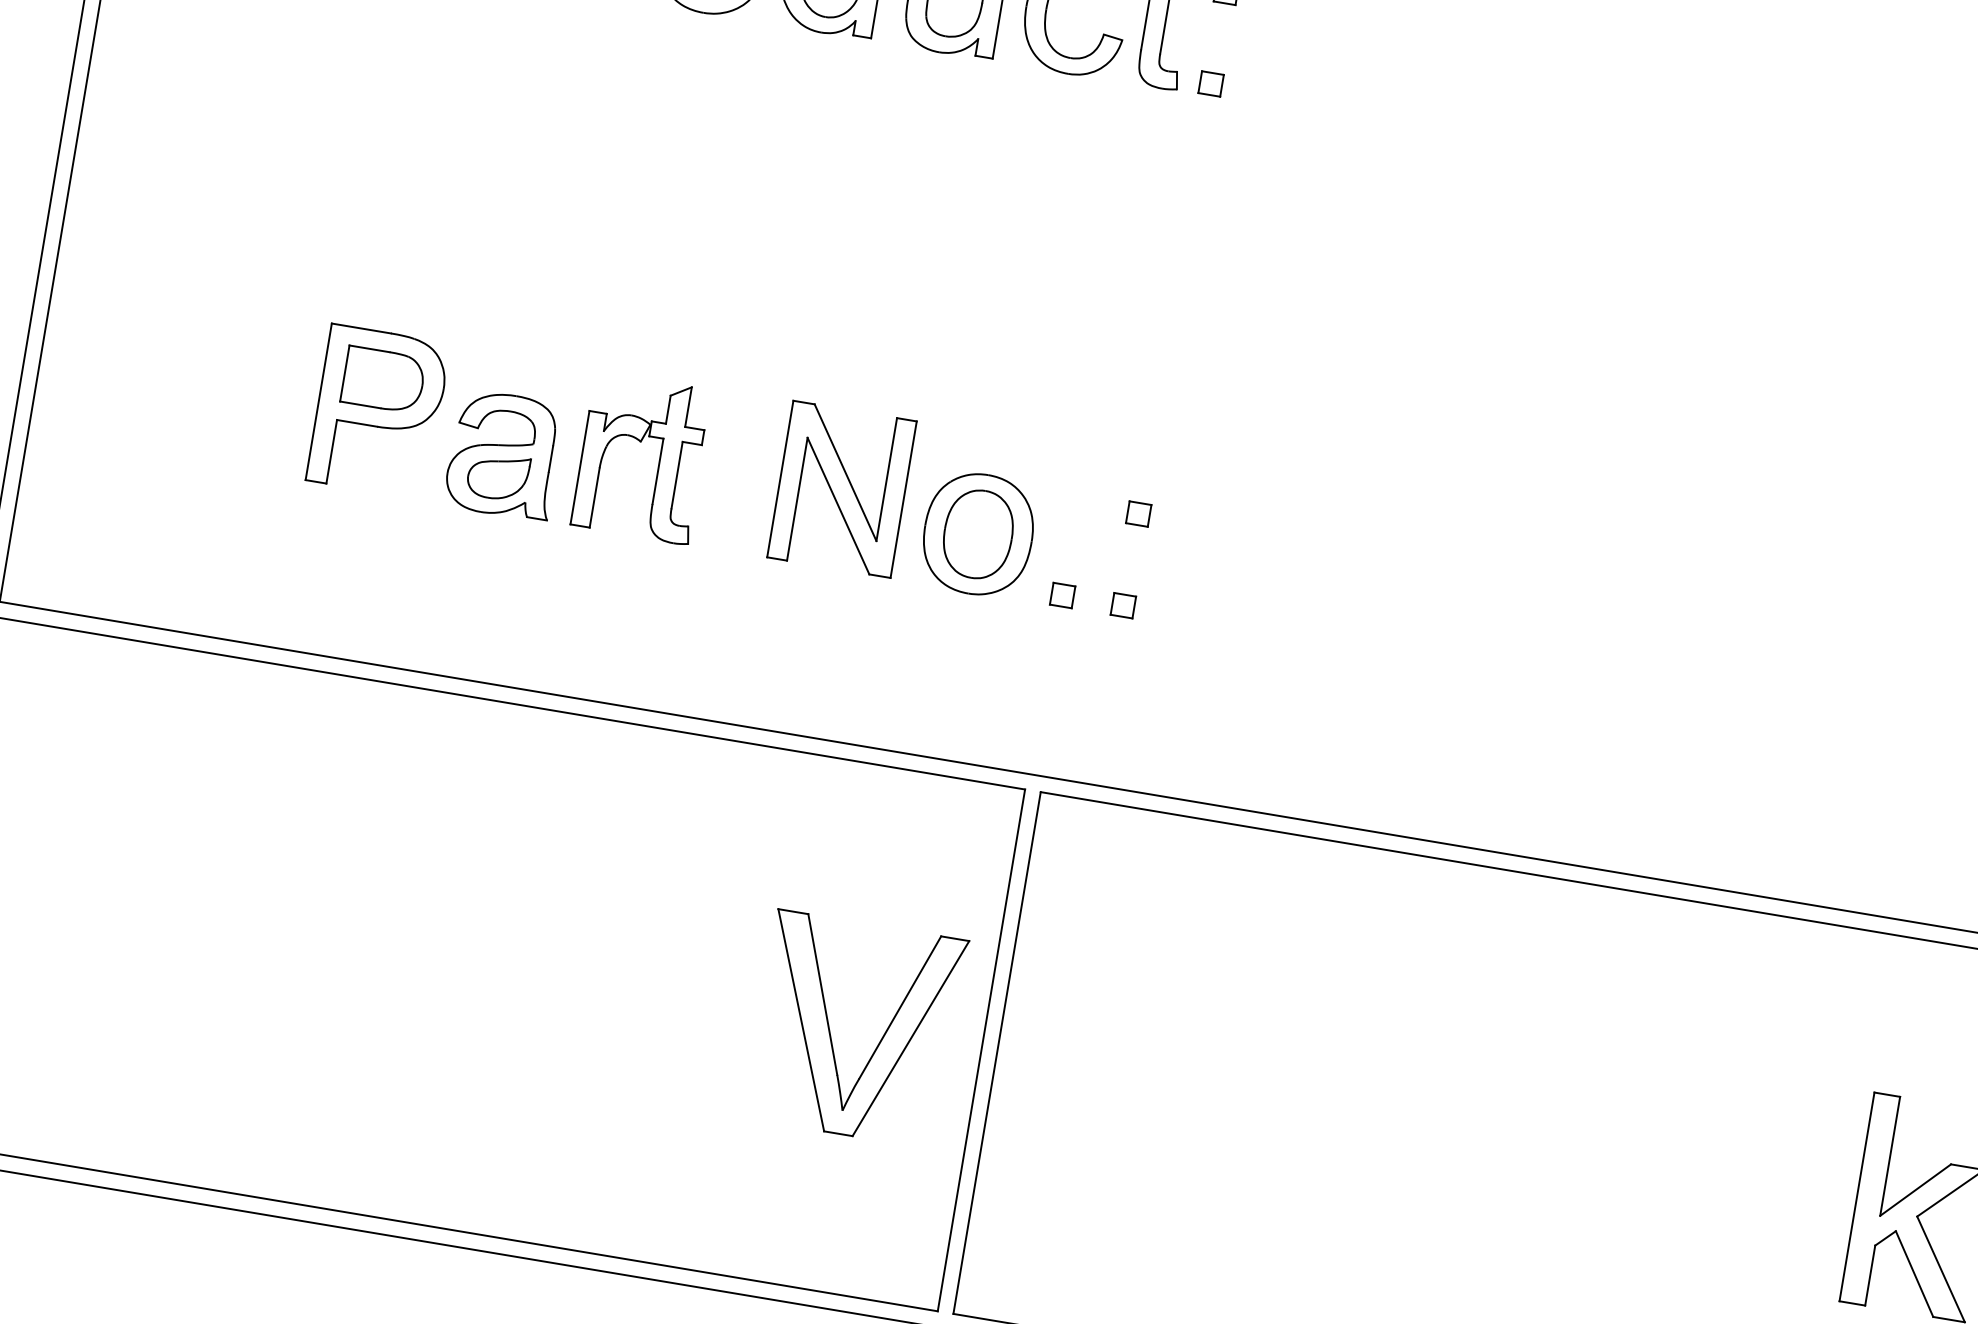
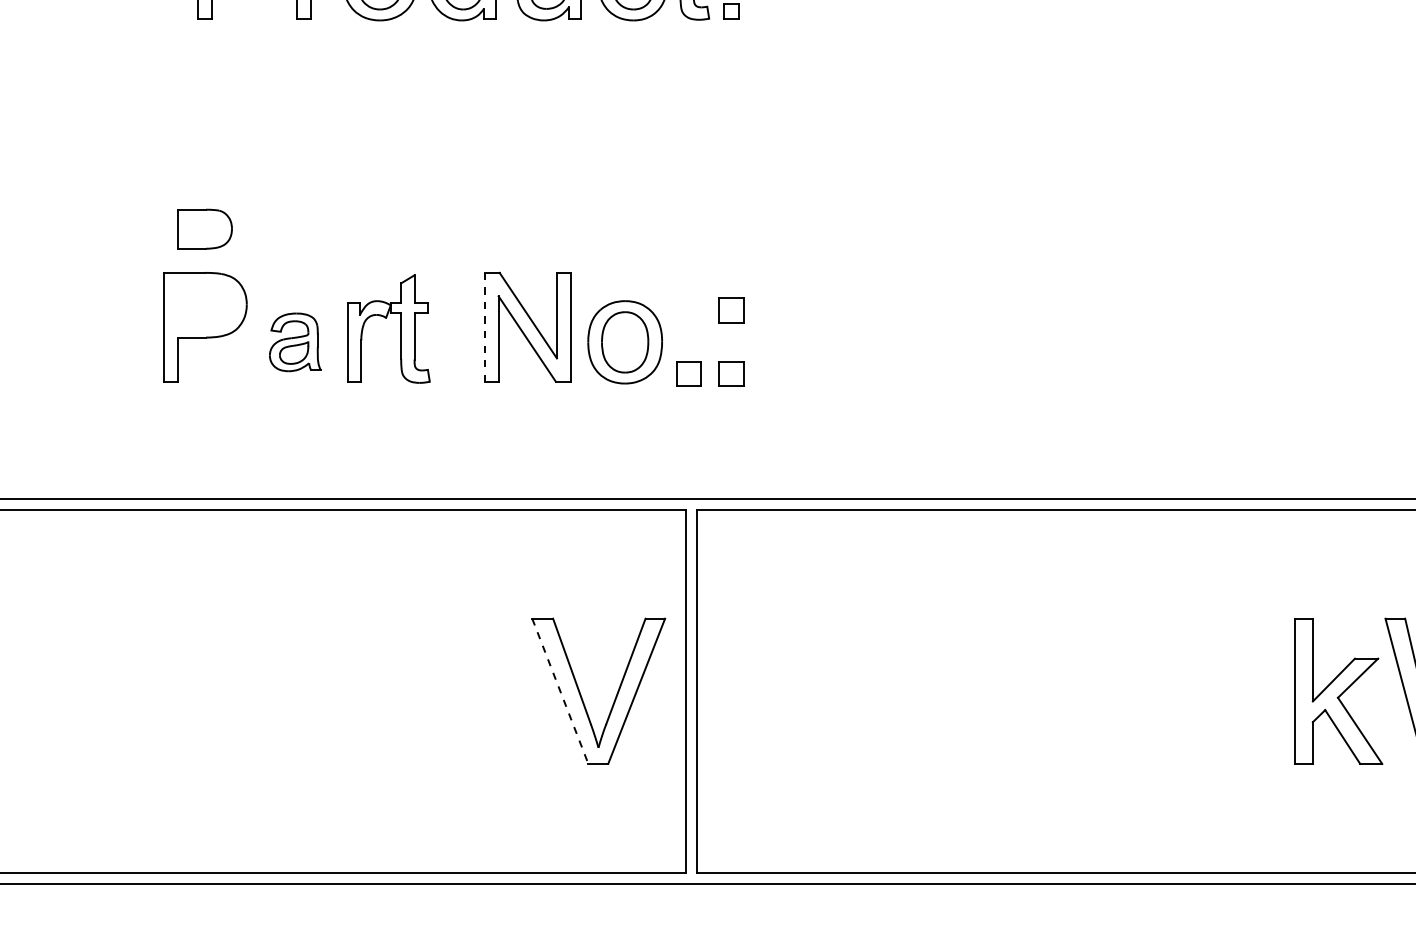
part: (382, 378) -> (204, 228), moved
part: (504, 455) -> (295, 342), size x0.7
line: (779, 479) -> (484, 327), solid -> dashed
part: (1138, 514) -> (731, 310), size x1.6
part: (1063, 596) -> (689, 374), size x1.6
part: (1123, 606) -> (731, 374), size x1.6
line: (801, 1020) -> (560, 691), solid -> dashed

